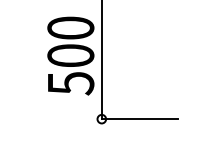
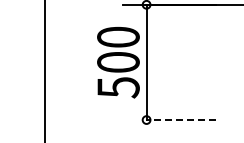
line: (140, 119) -> (181, 120), solid -> dashed

